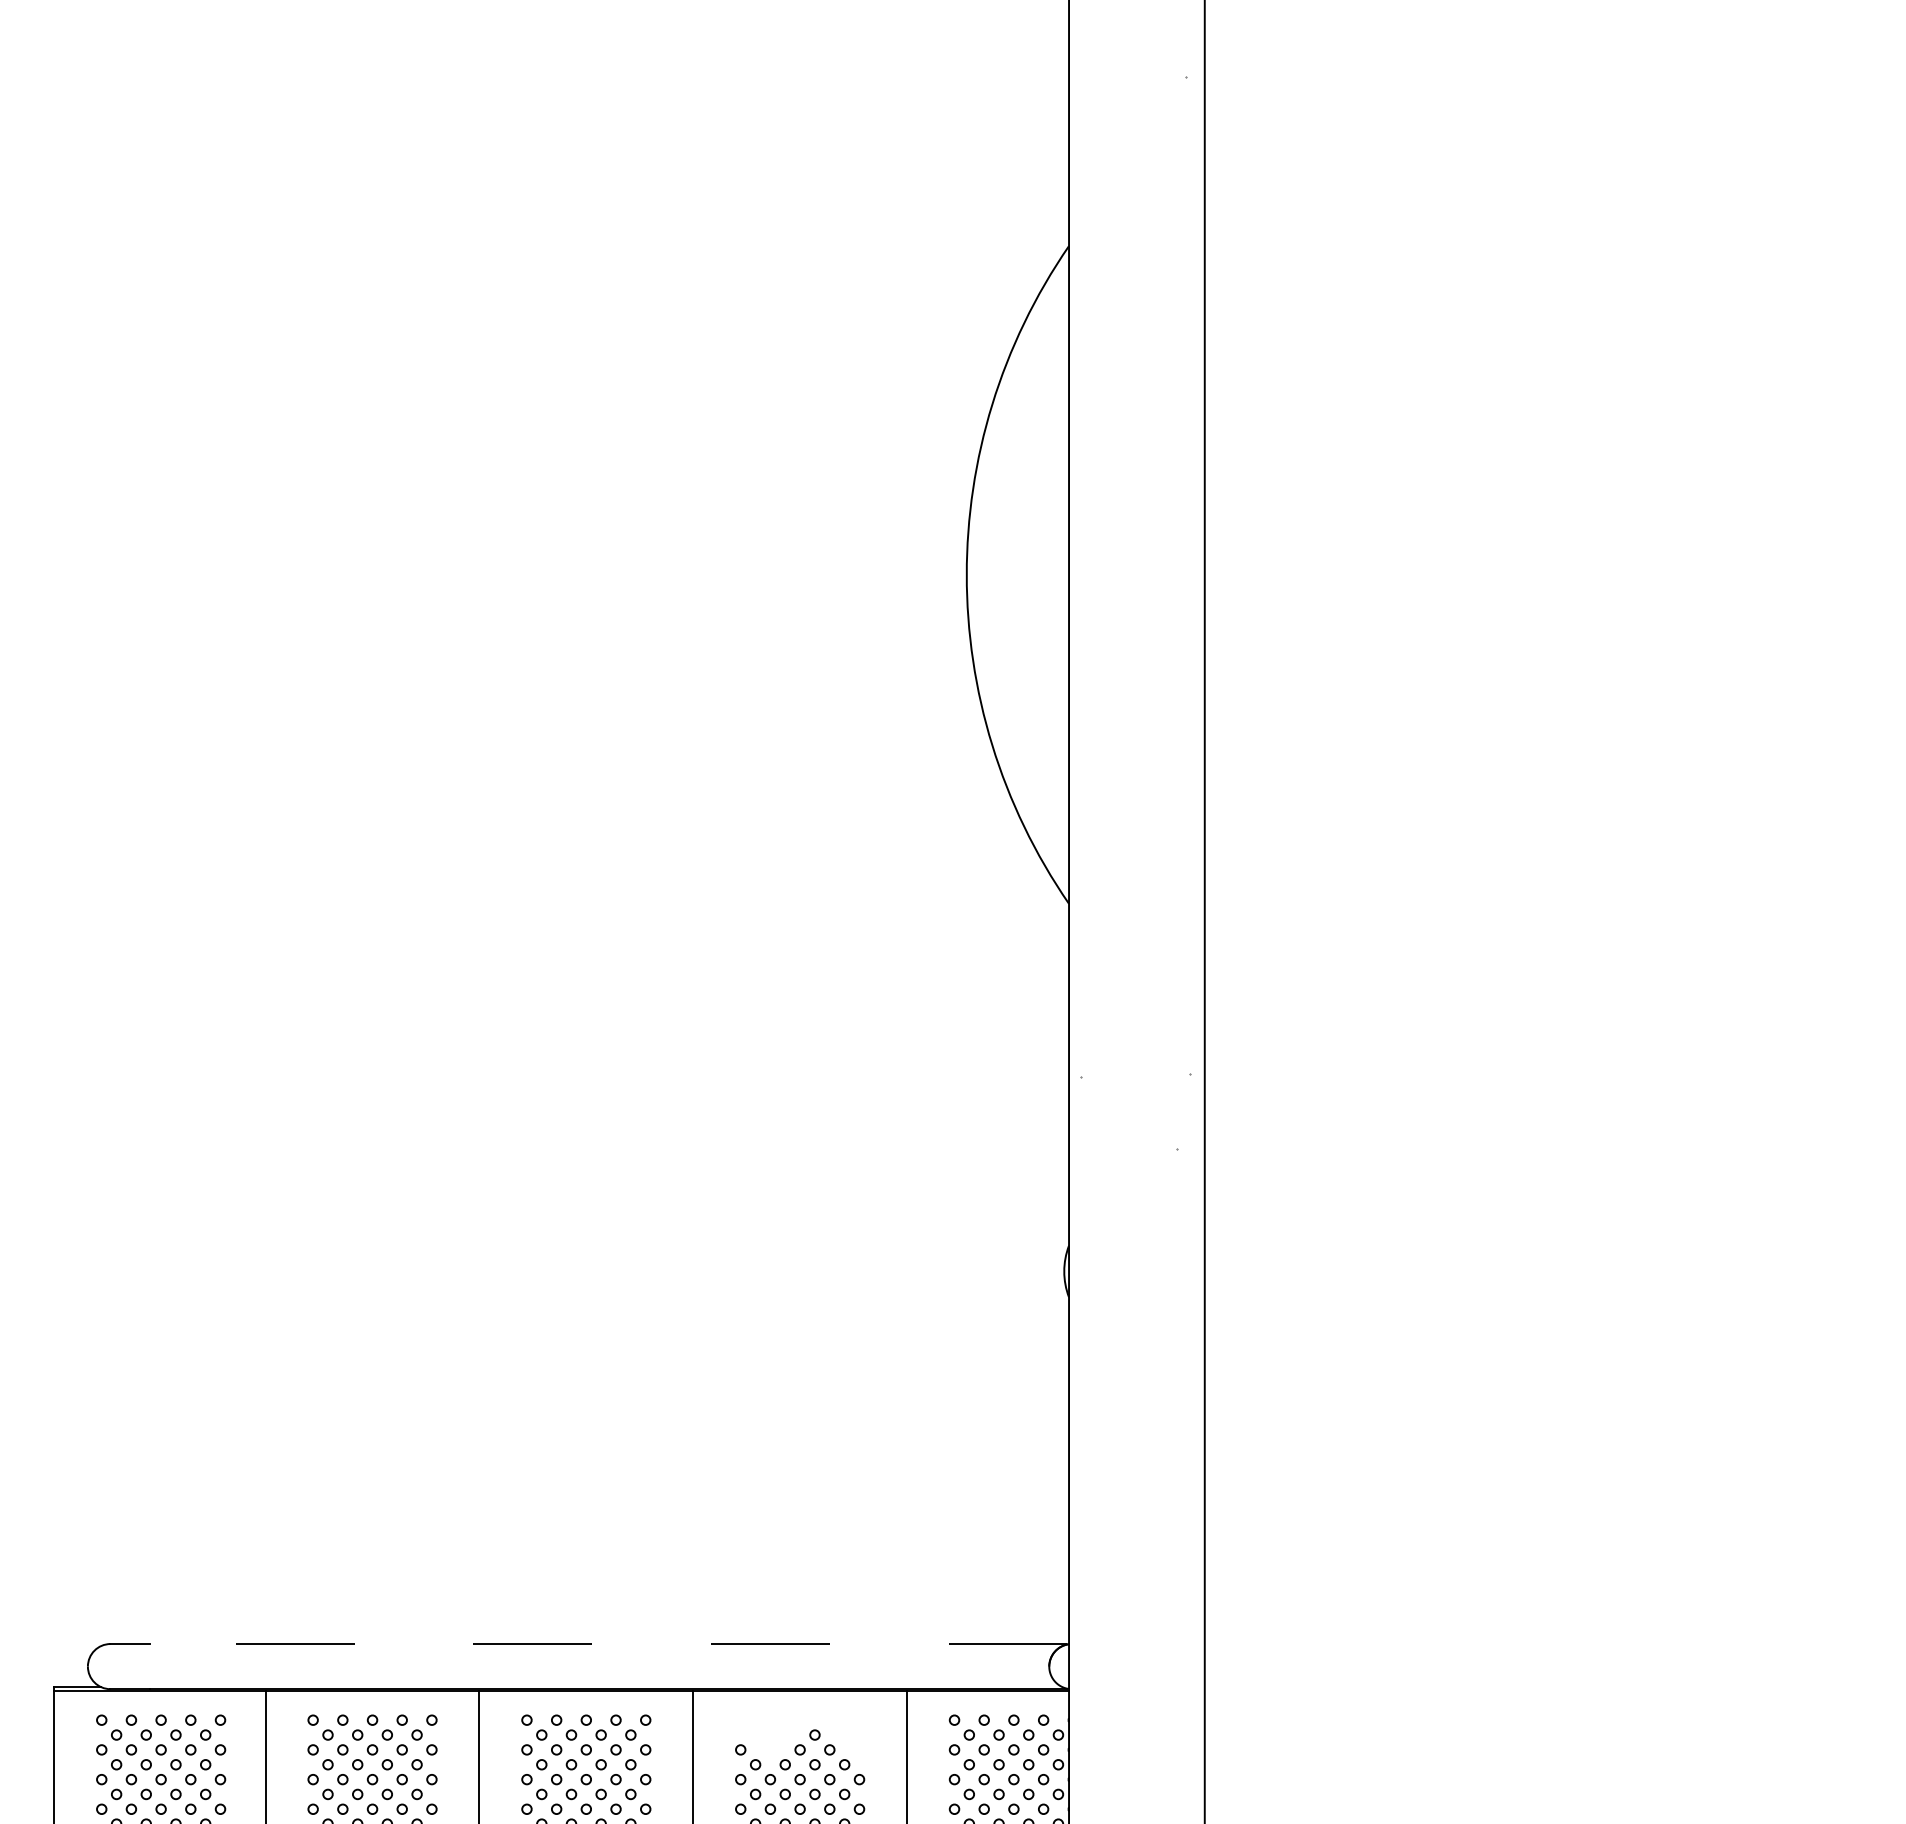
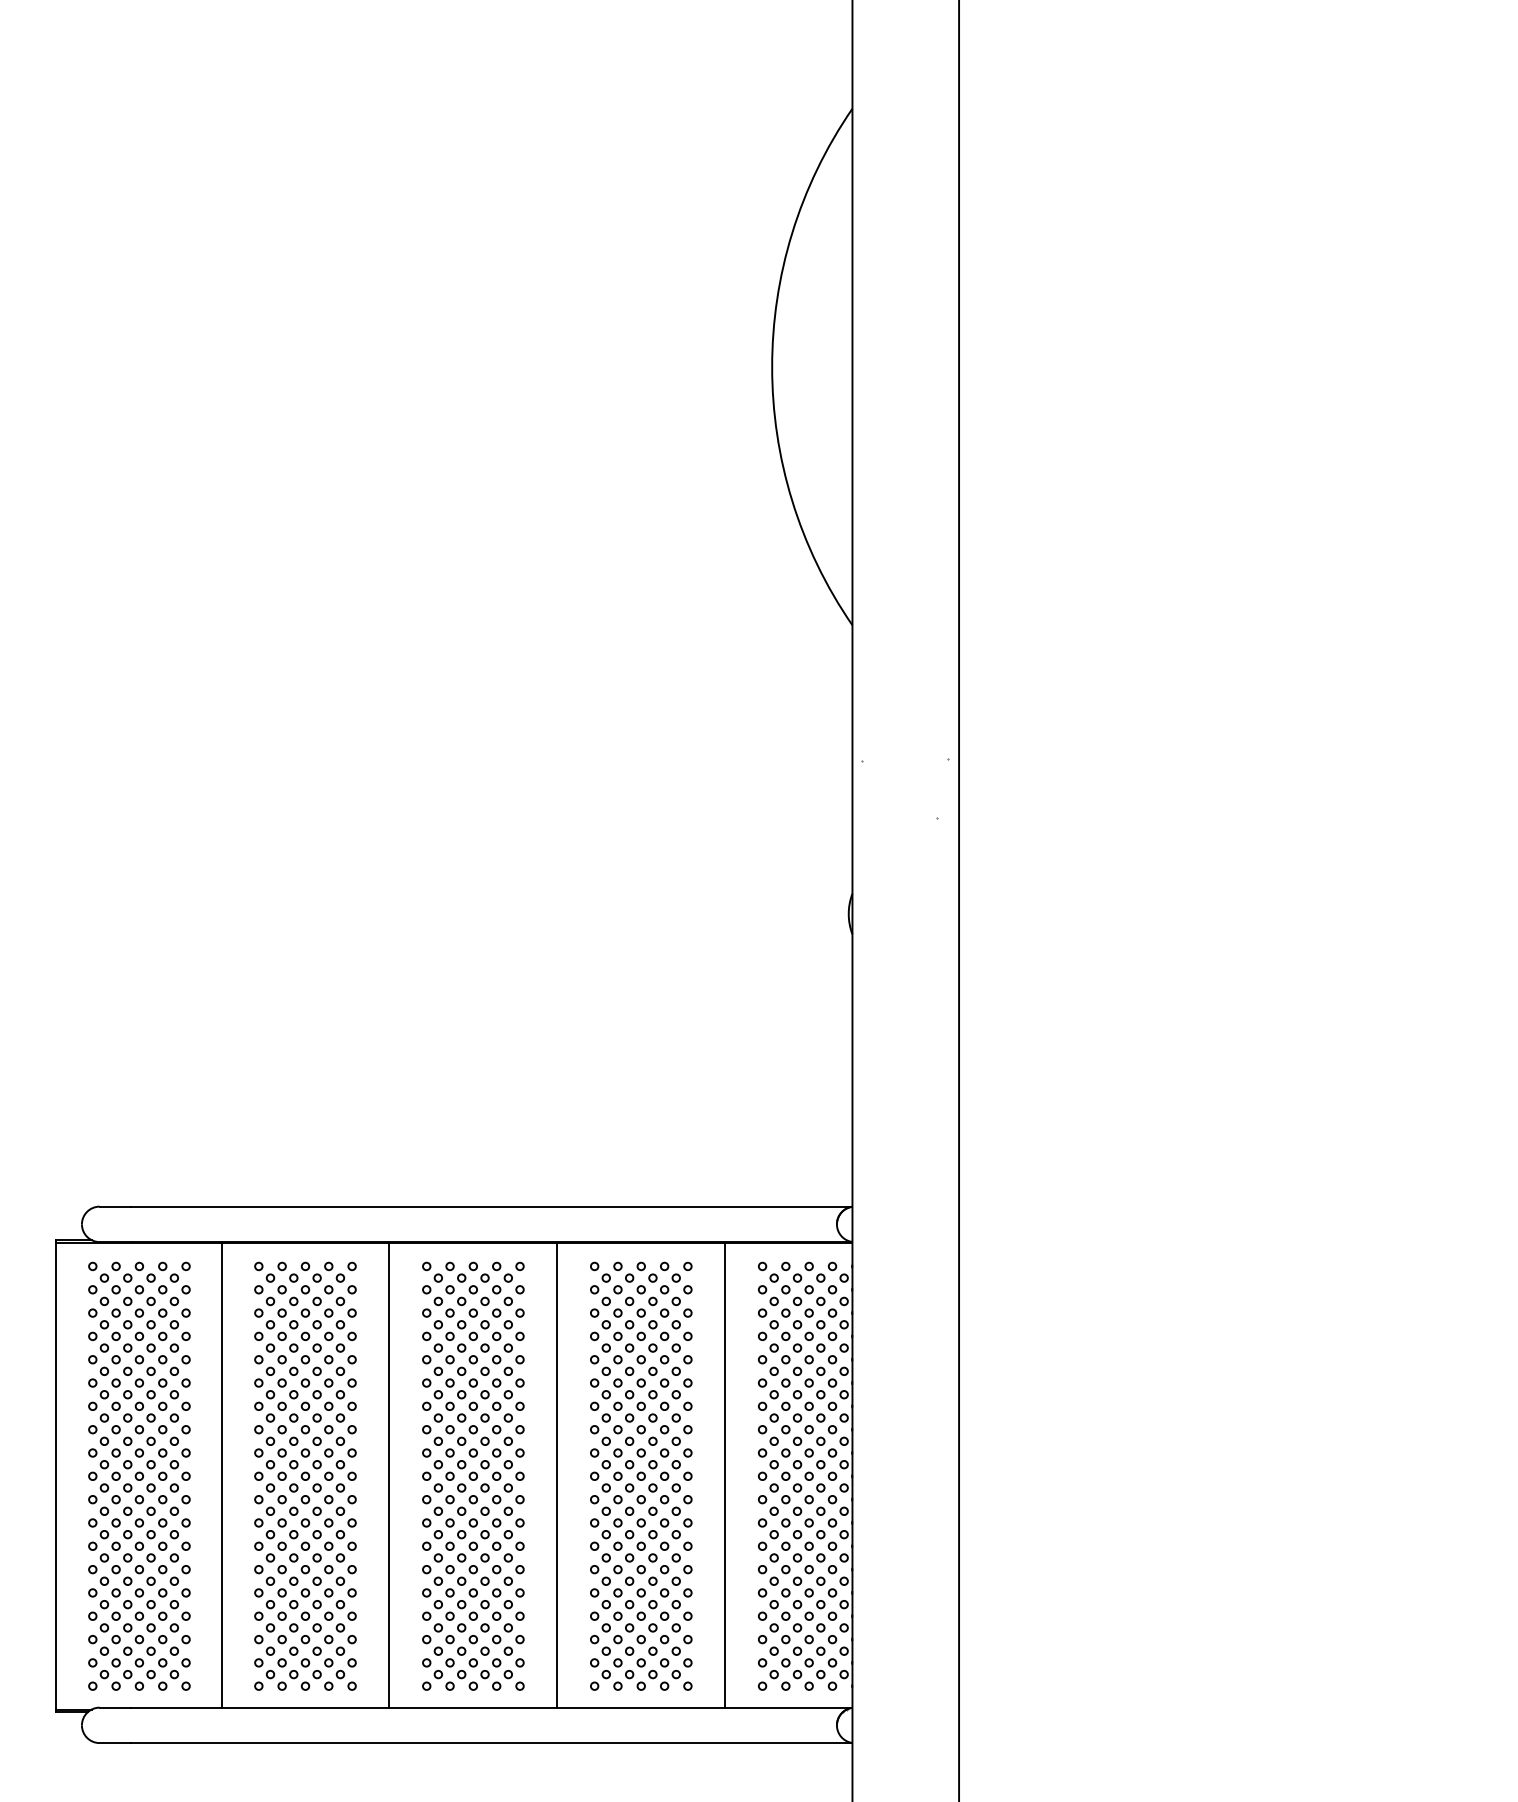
line: (608, 1643) -> (490, 1206), dashed -> solid
part: (769, 1734) -> (617, 1277), added
part: (844, 1734) -> (676, 1277), added

